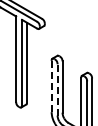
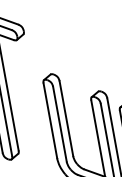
line: (51, 86) -> (50, 120), dashed -> solid
line: (57, 89) -> (59, 123), dashed -> solid

